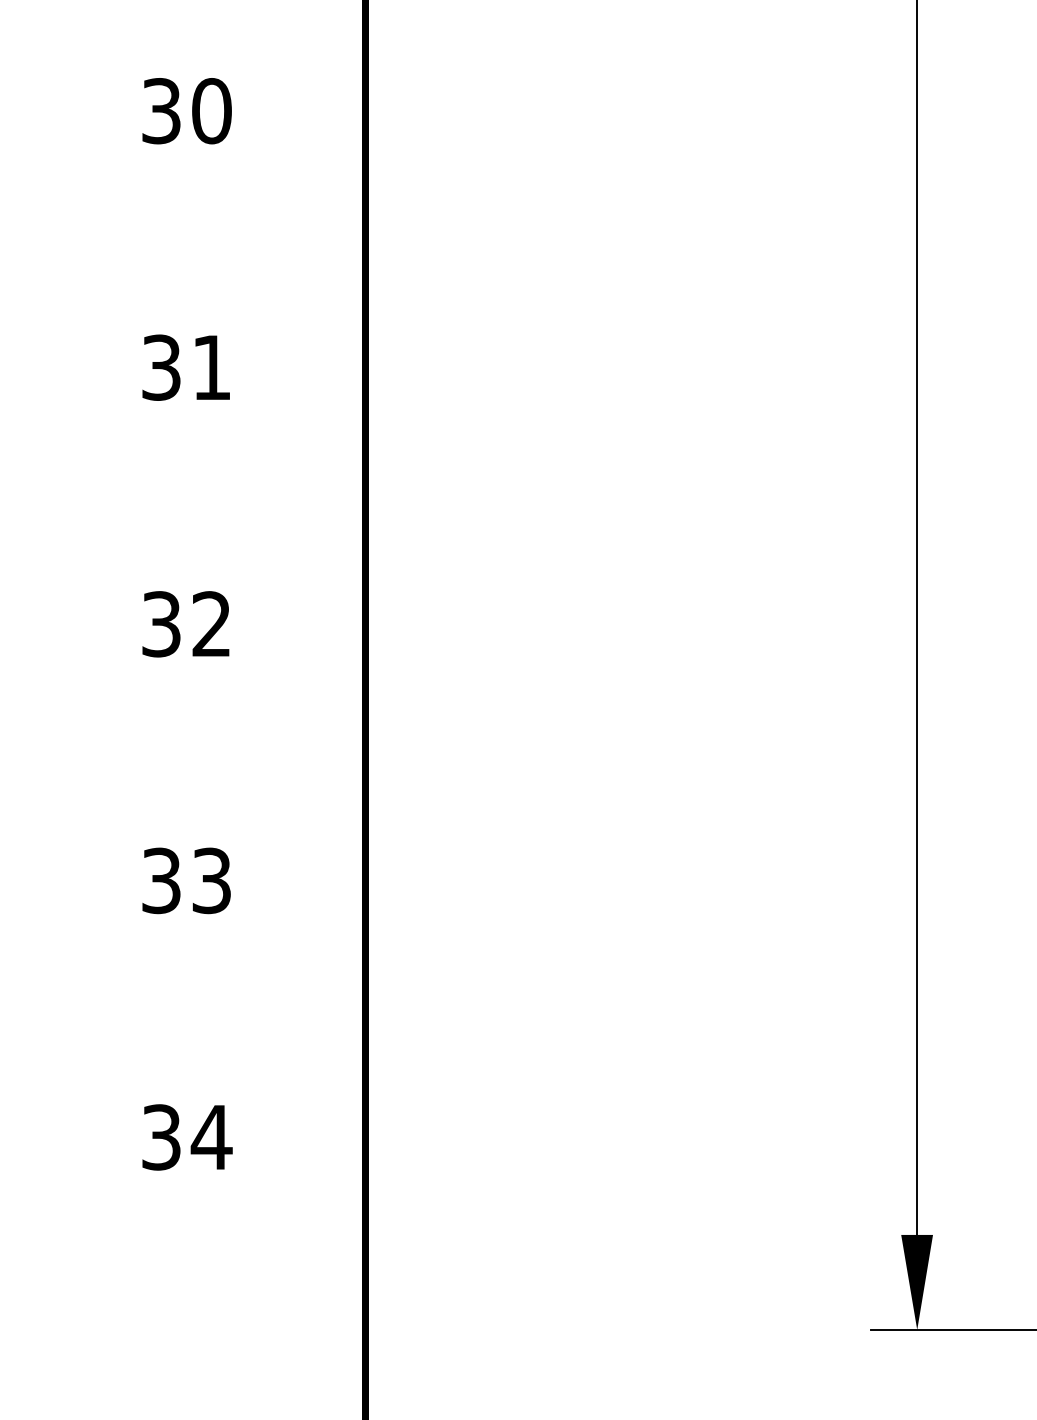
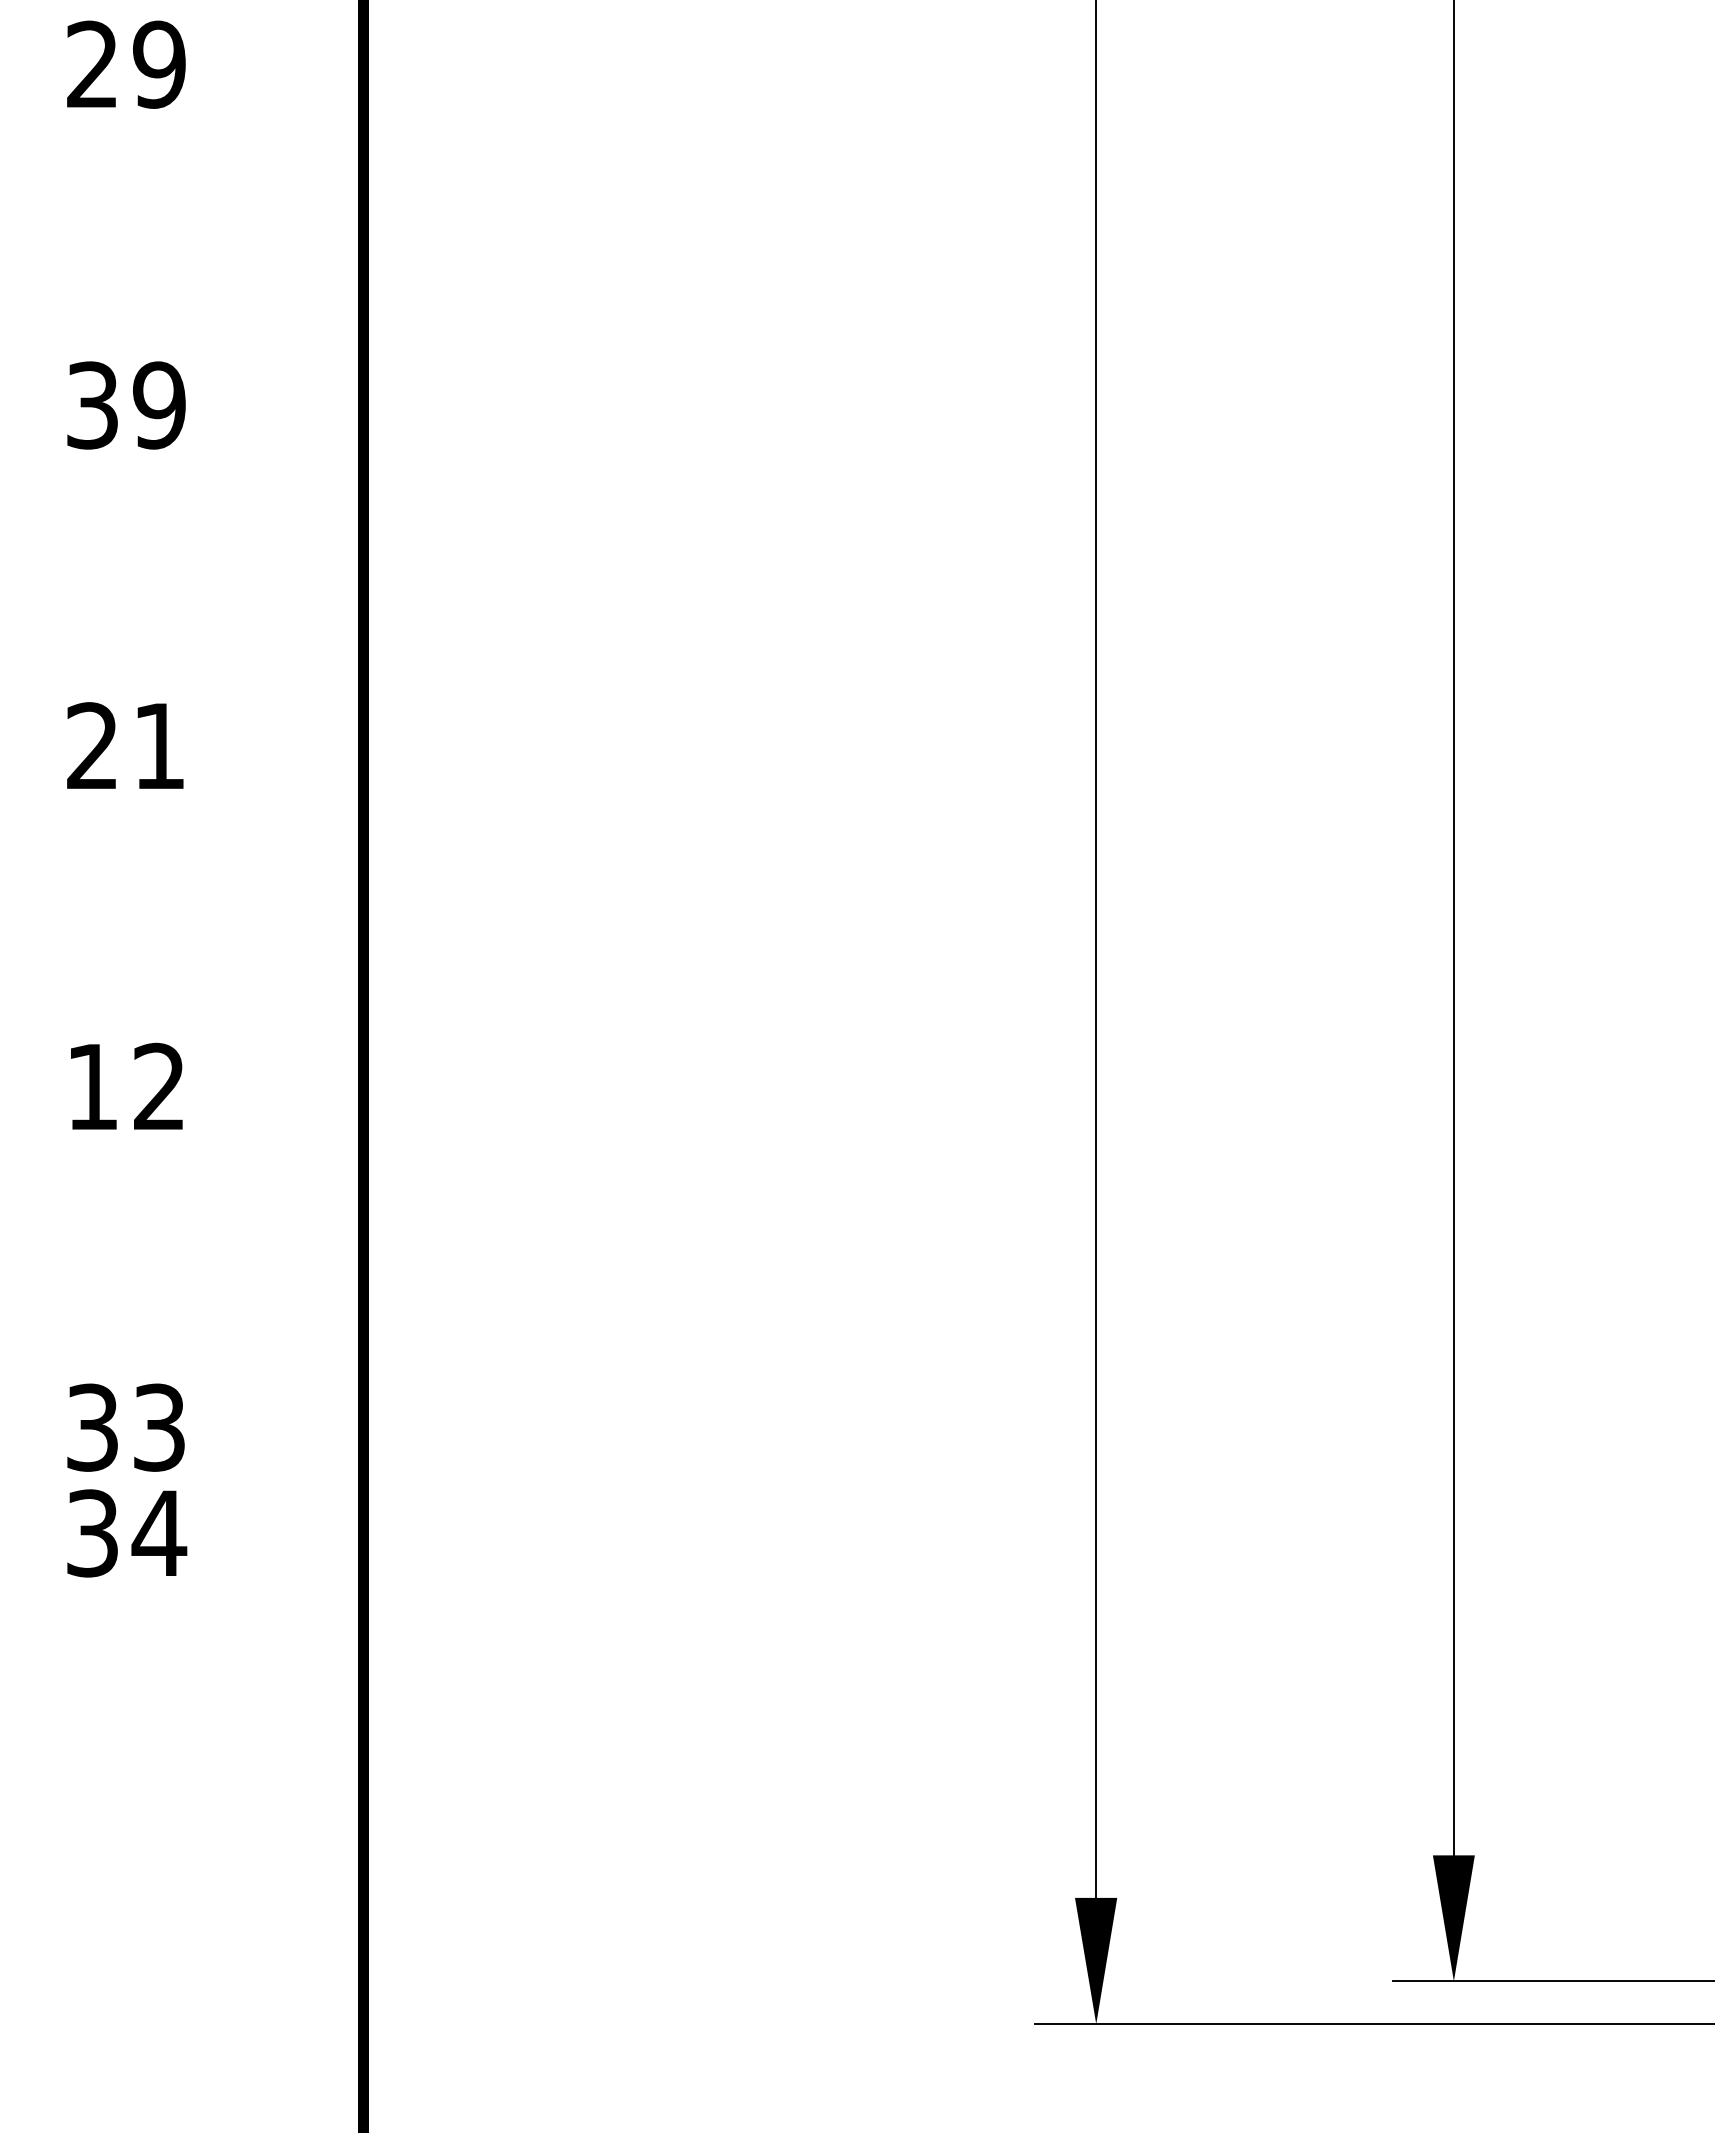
text: (211, 111) -> (159, 405), 30 -> 39
text: (161, 367) -> (92, 746), 31 -> 21
text: (161, 623) -> (92, 1086), 32 -> 12
text: (187, 1137) -> (127, 1533), moved

